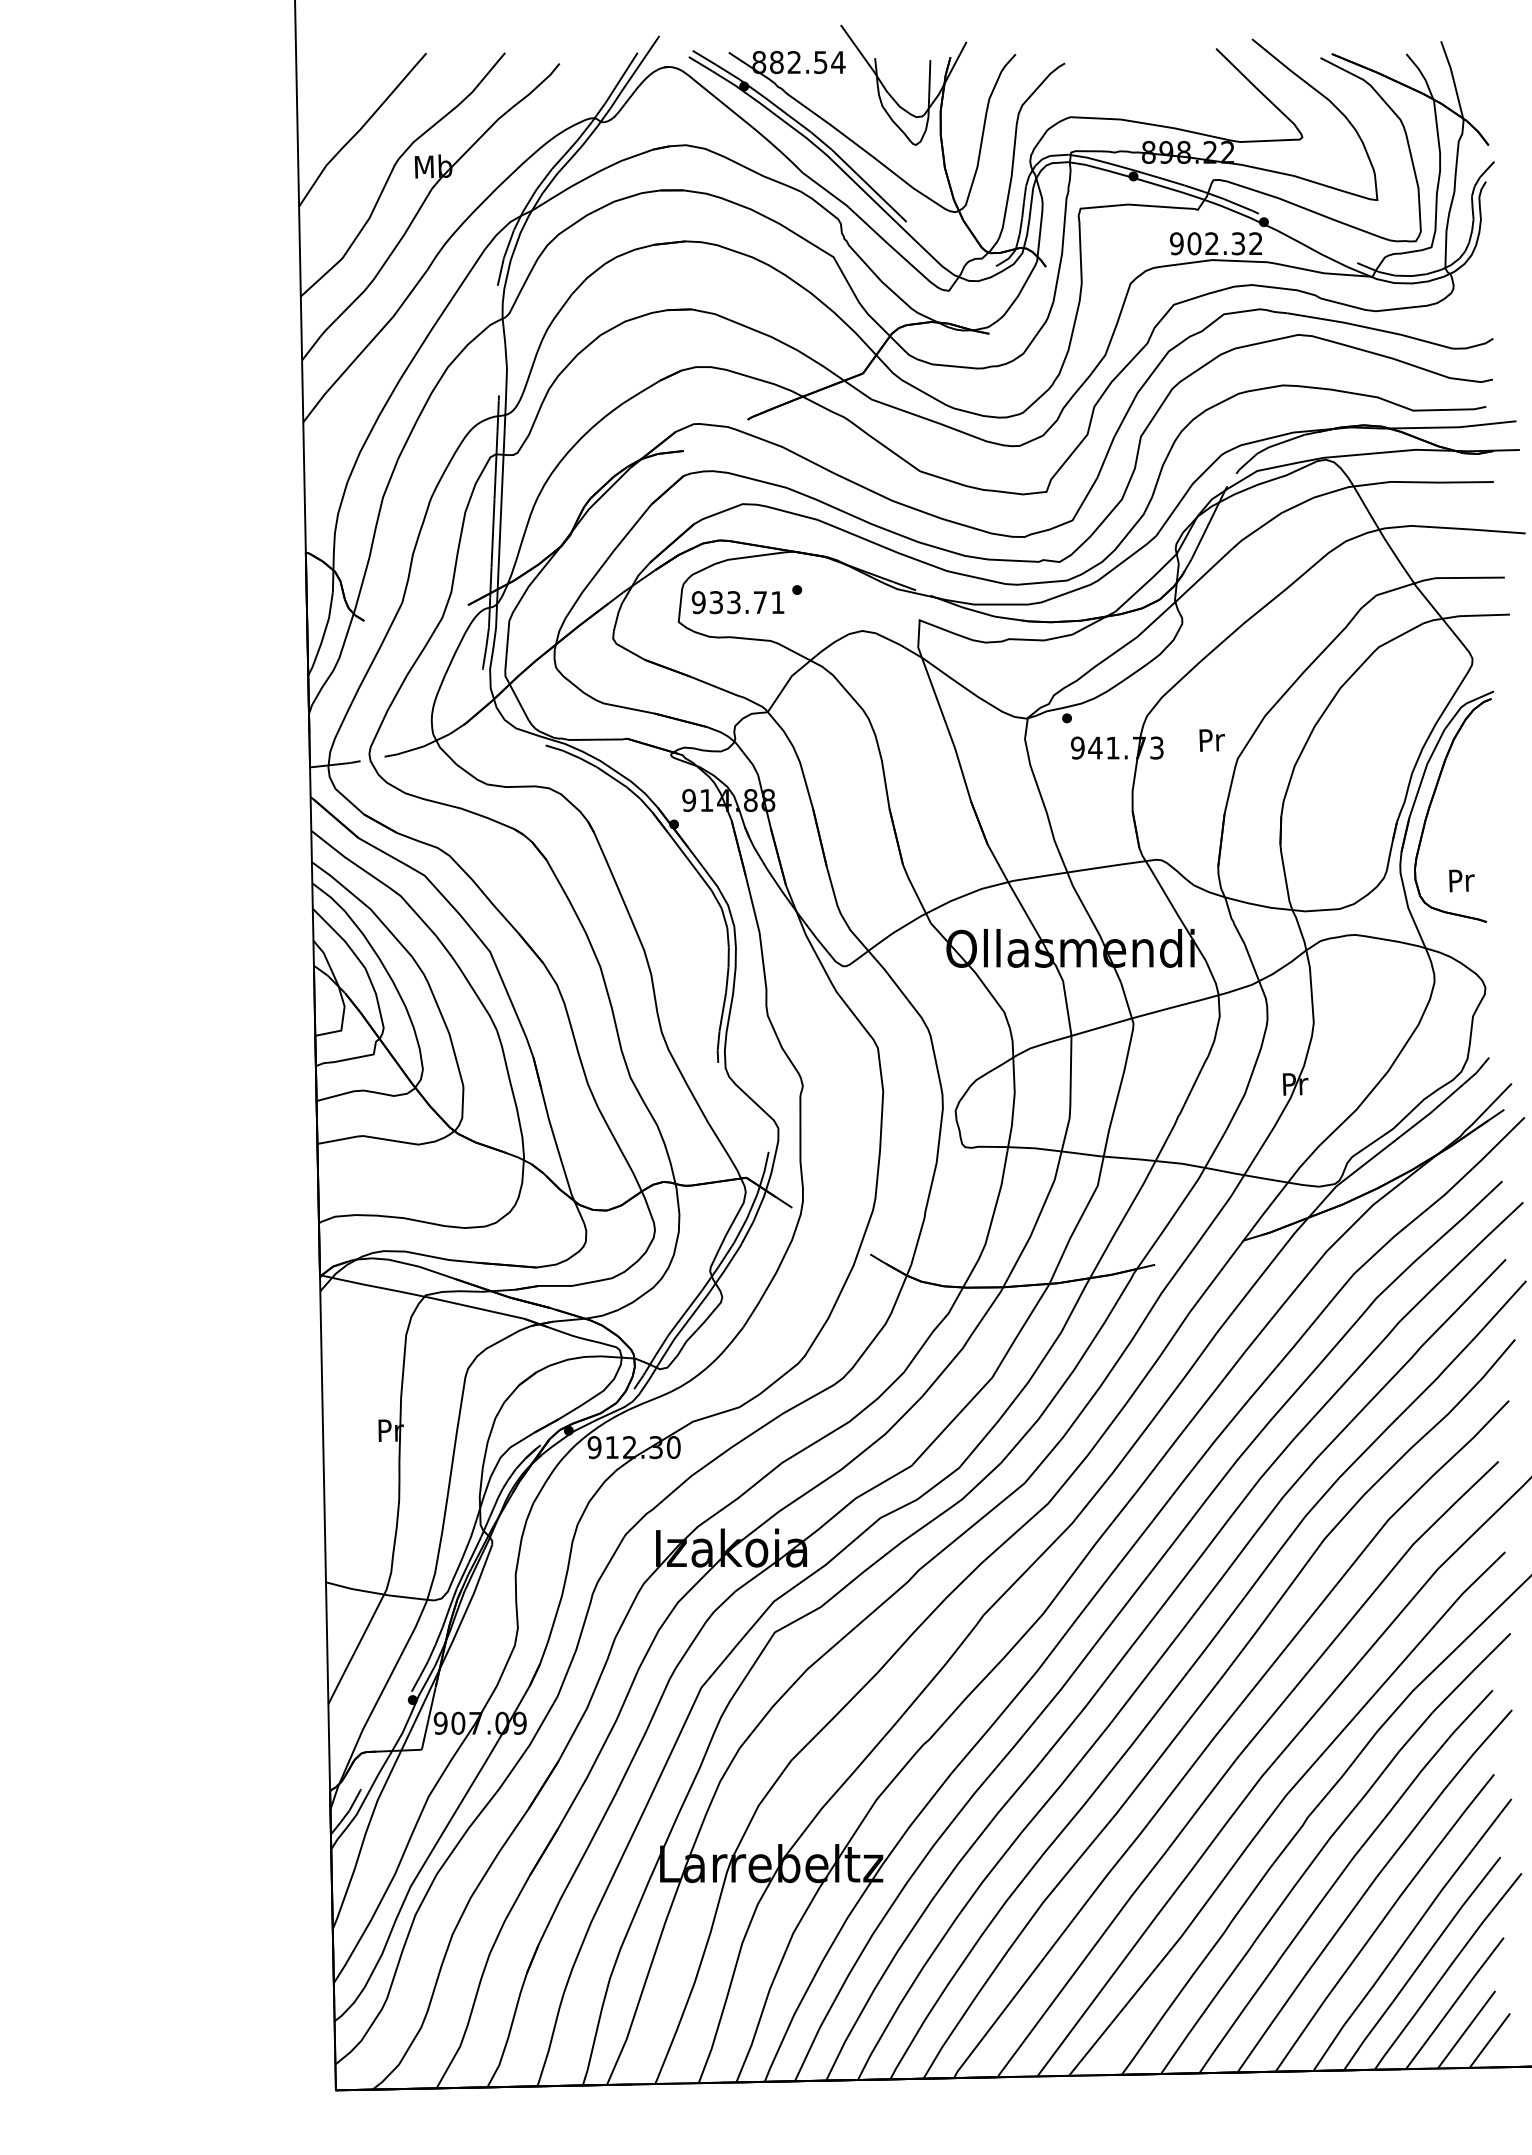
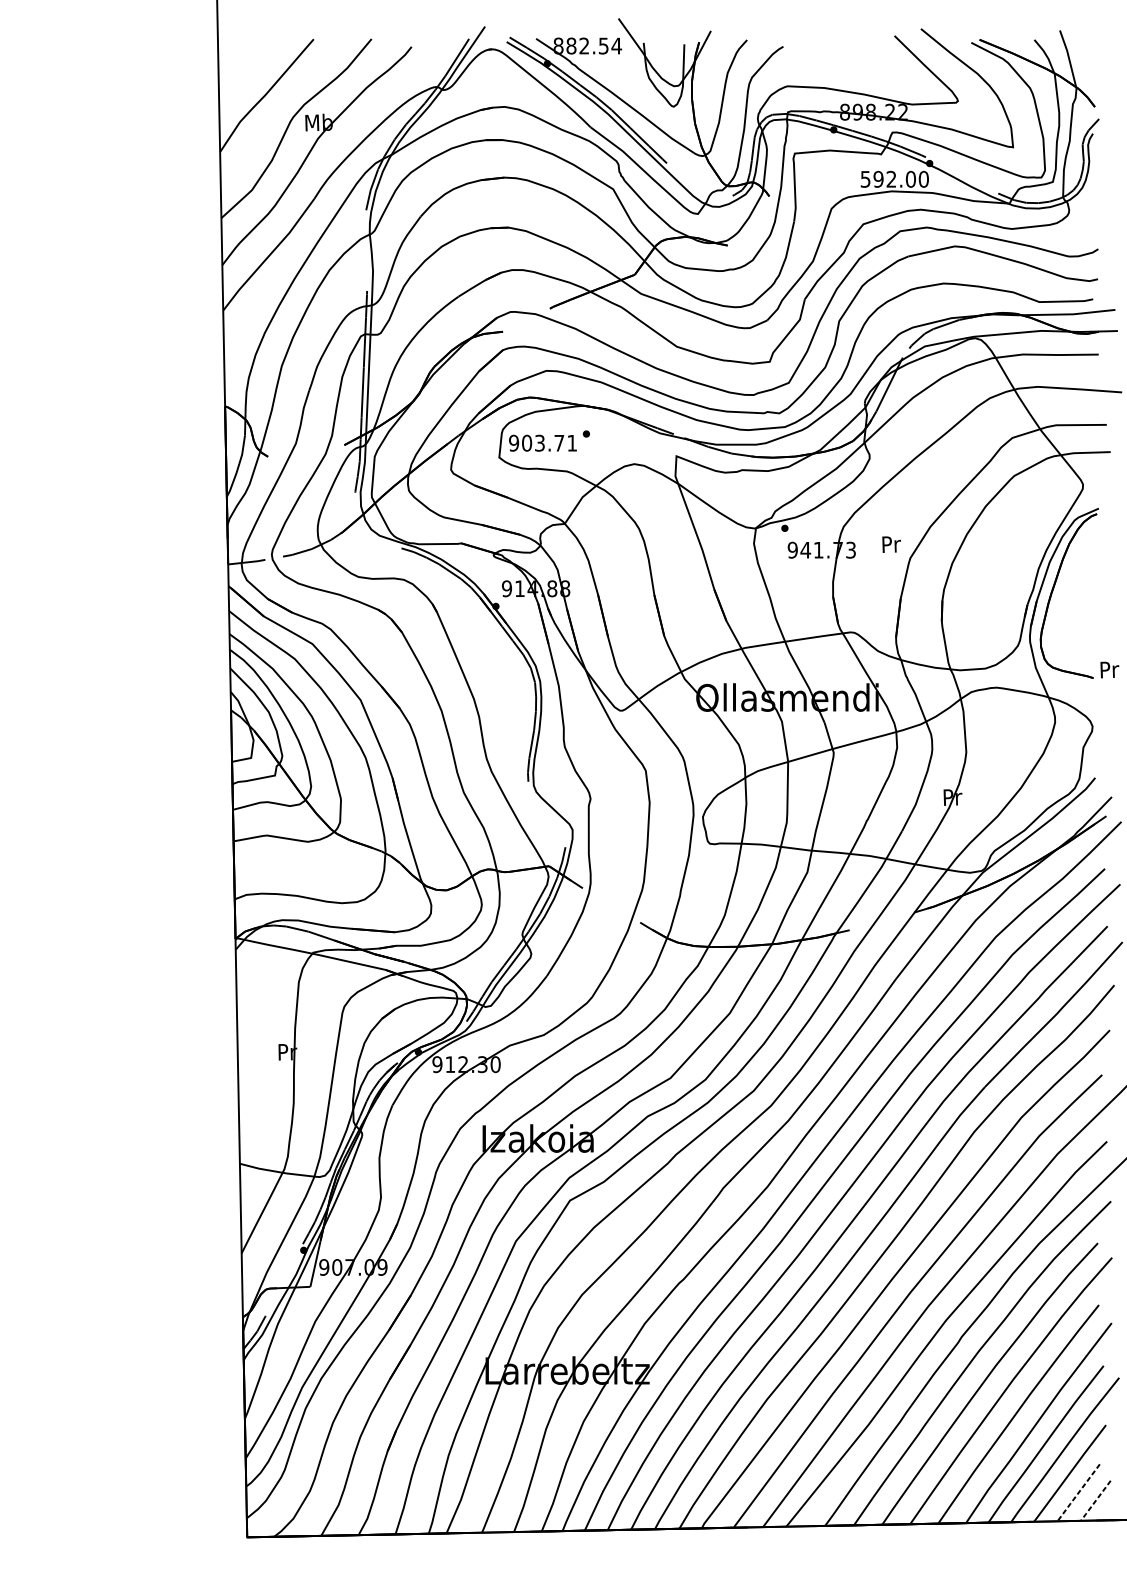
text: (1216, 243) -> (894, 179), 902.32 -> 592.00
text: (716, 602) -> (527, 443), 933.71 -> 903.71
text: (1461, 880) -> (1109, 669), moved
line: (1465, 2030) -> (1077, 1493), solid -> dashed
line: (1489, 2041) -> (1095, 1501), solid -> dashed

